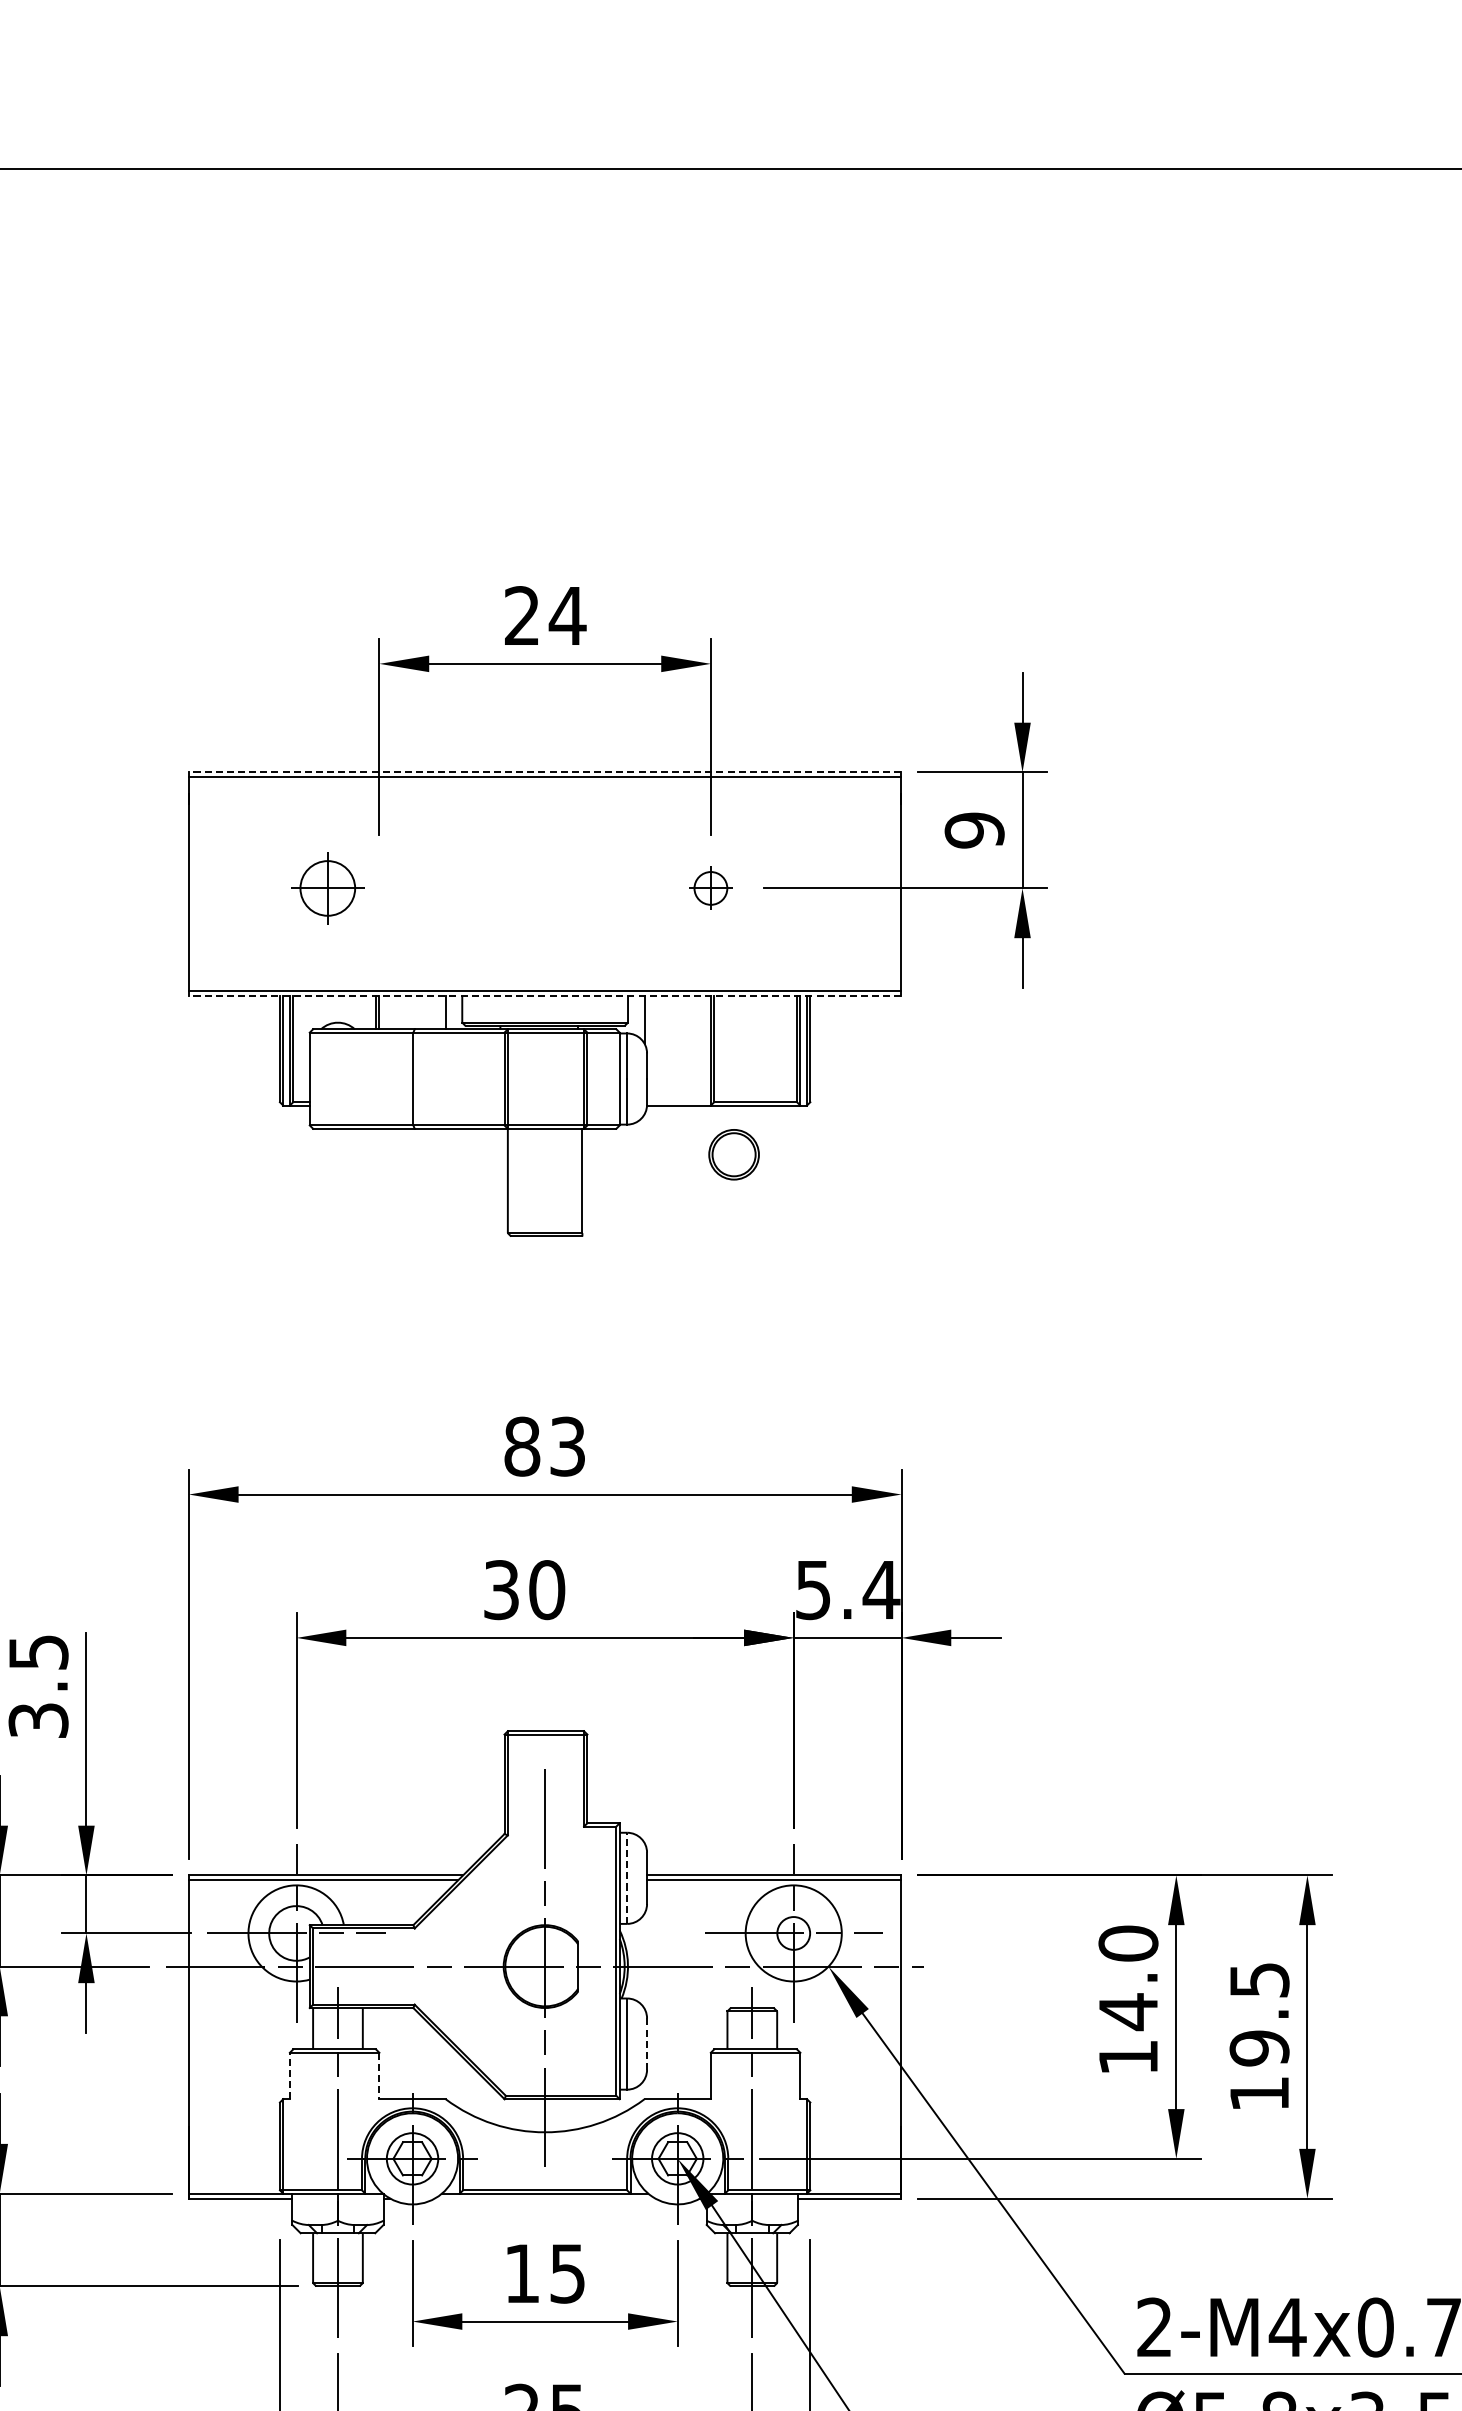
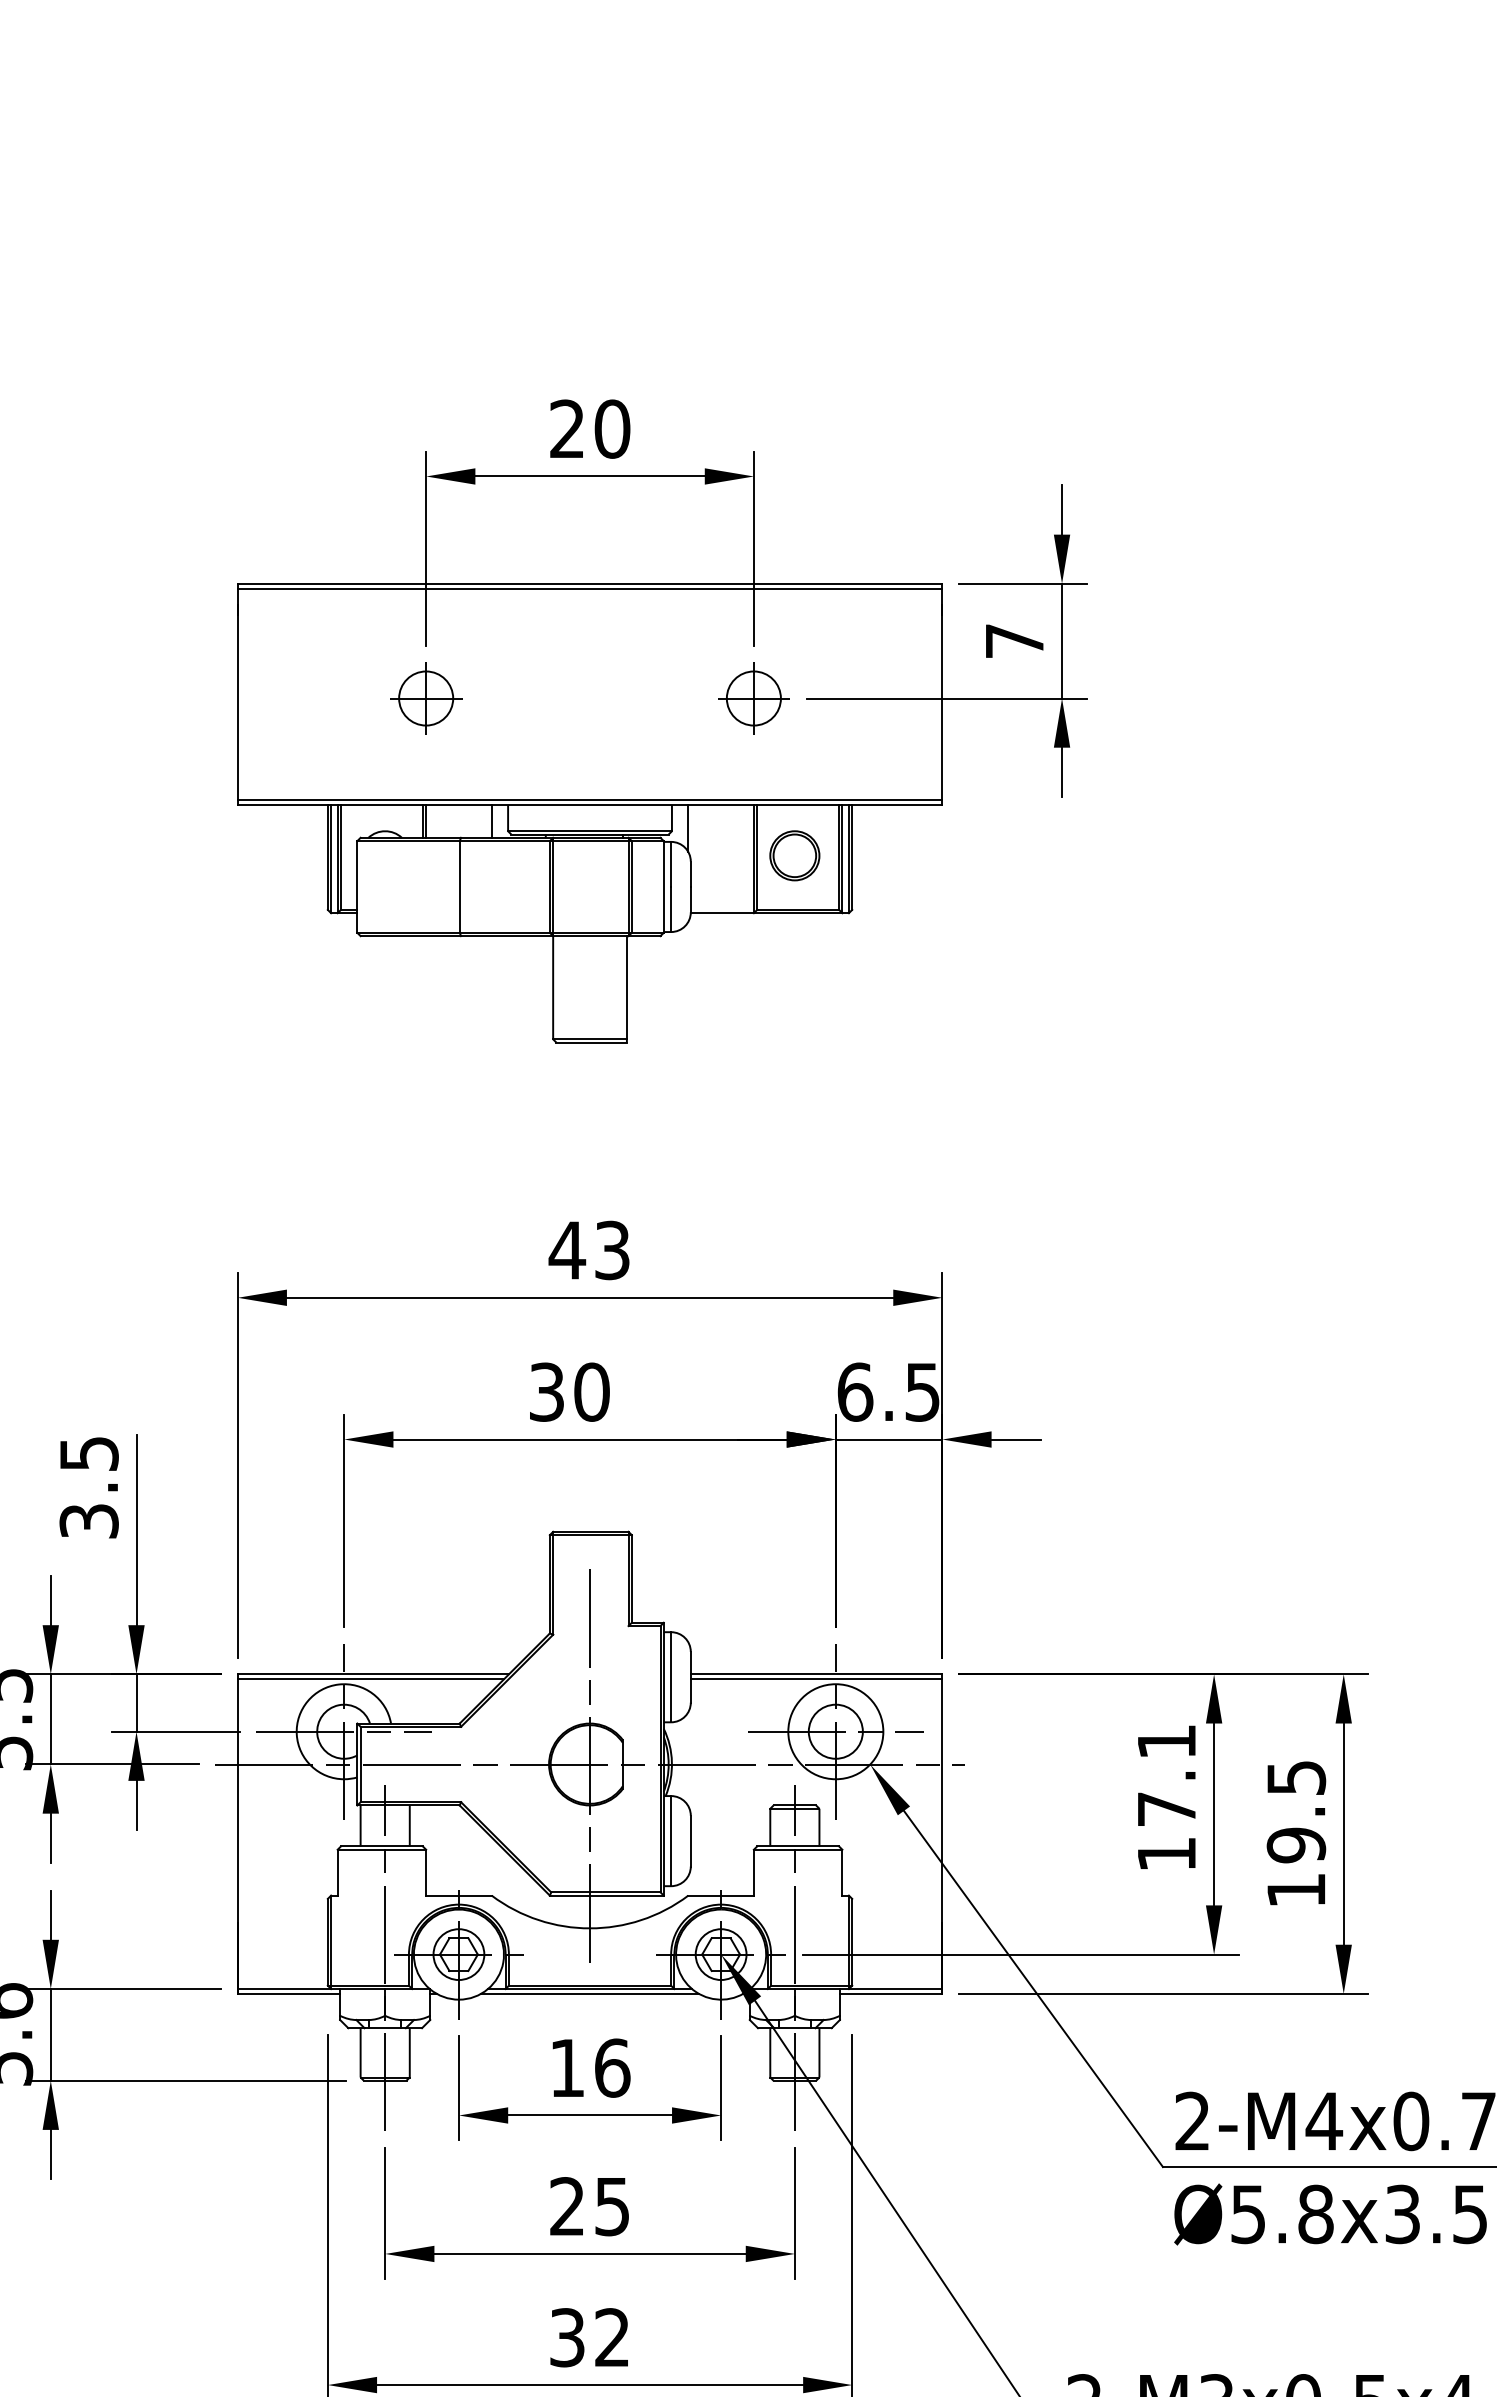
text: (567, 615) -> (612, 428), 24 -> 20
line: (544, 772) -> (589, 583), dashed -> solid
text: (974, 830) -> (1014, 641), 9 -> 7
part: (328, 888) -> (426, 698), moved
part: (710, 888) -> (753, 698), size x1.67
line: (544, 996) -> (589, 805), dashed -> solid
part: (733, 1154) -> (794, 855), moved
text: (522, 1446) -> (567, 1250), 83 -> 43
text: (847, 1589) -> (888, 1391), 5.4 -> 6.5
line: (627, 1877) -> (671, 1676), dashed -> solid
circle: (793, 1933) -> (835, 1731), size x1.67
text: (1128, 1978) -> (1166, 1776), 14.0 -> 17.1
line: (646, 2044) -> (690, 1841), dashed -> solid
line: (289, 2075) -> (337, 1872), dashed -> solid
line: (379, 2075) -> (426, 1872), dashed -> solid
line: (544, 2198) -> (589, 1993), added
text: (567, 2273) -> (612, 2067), 15 -> 16

